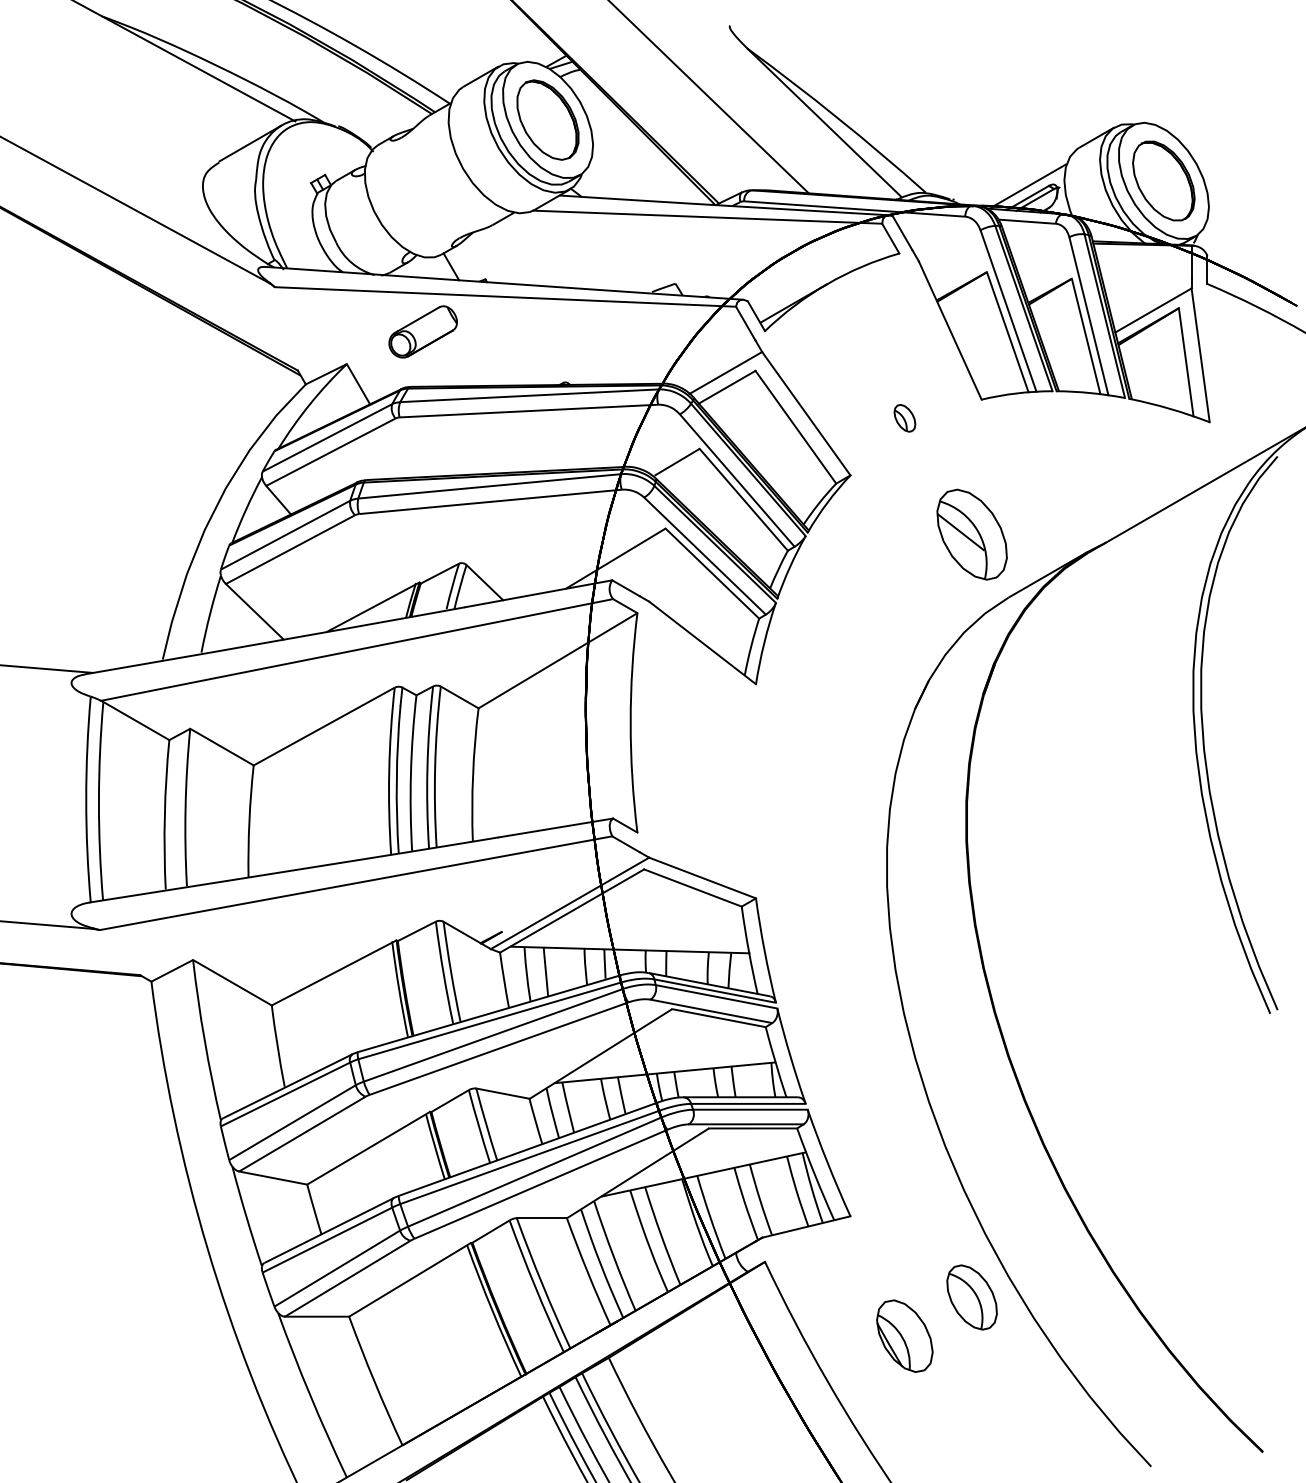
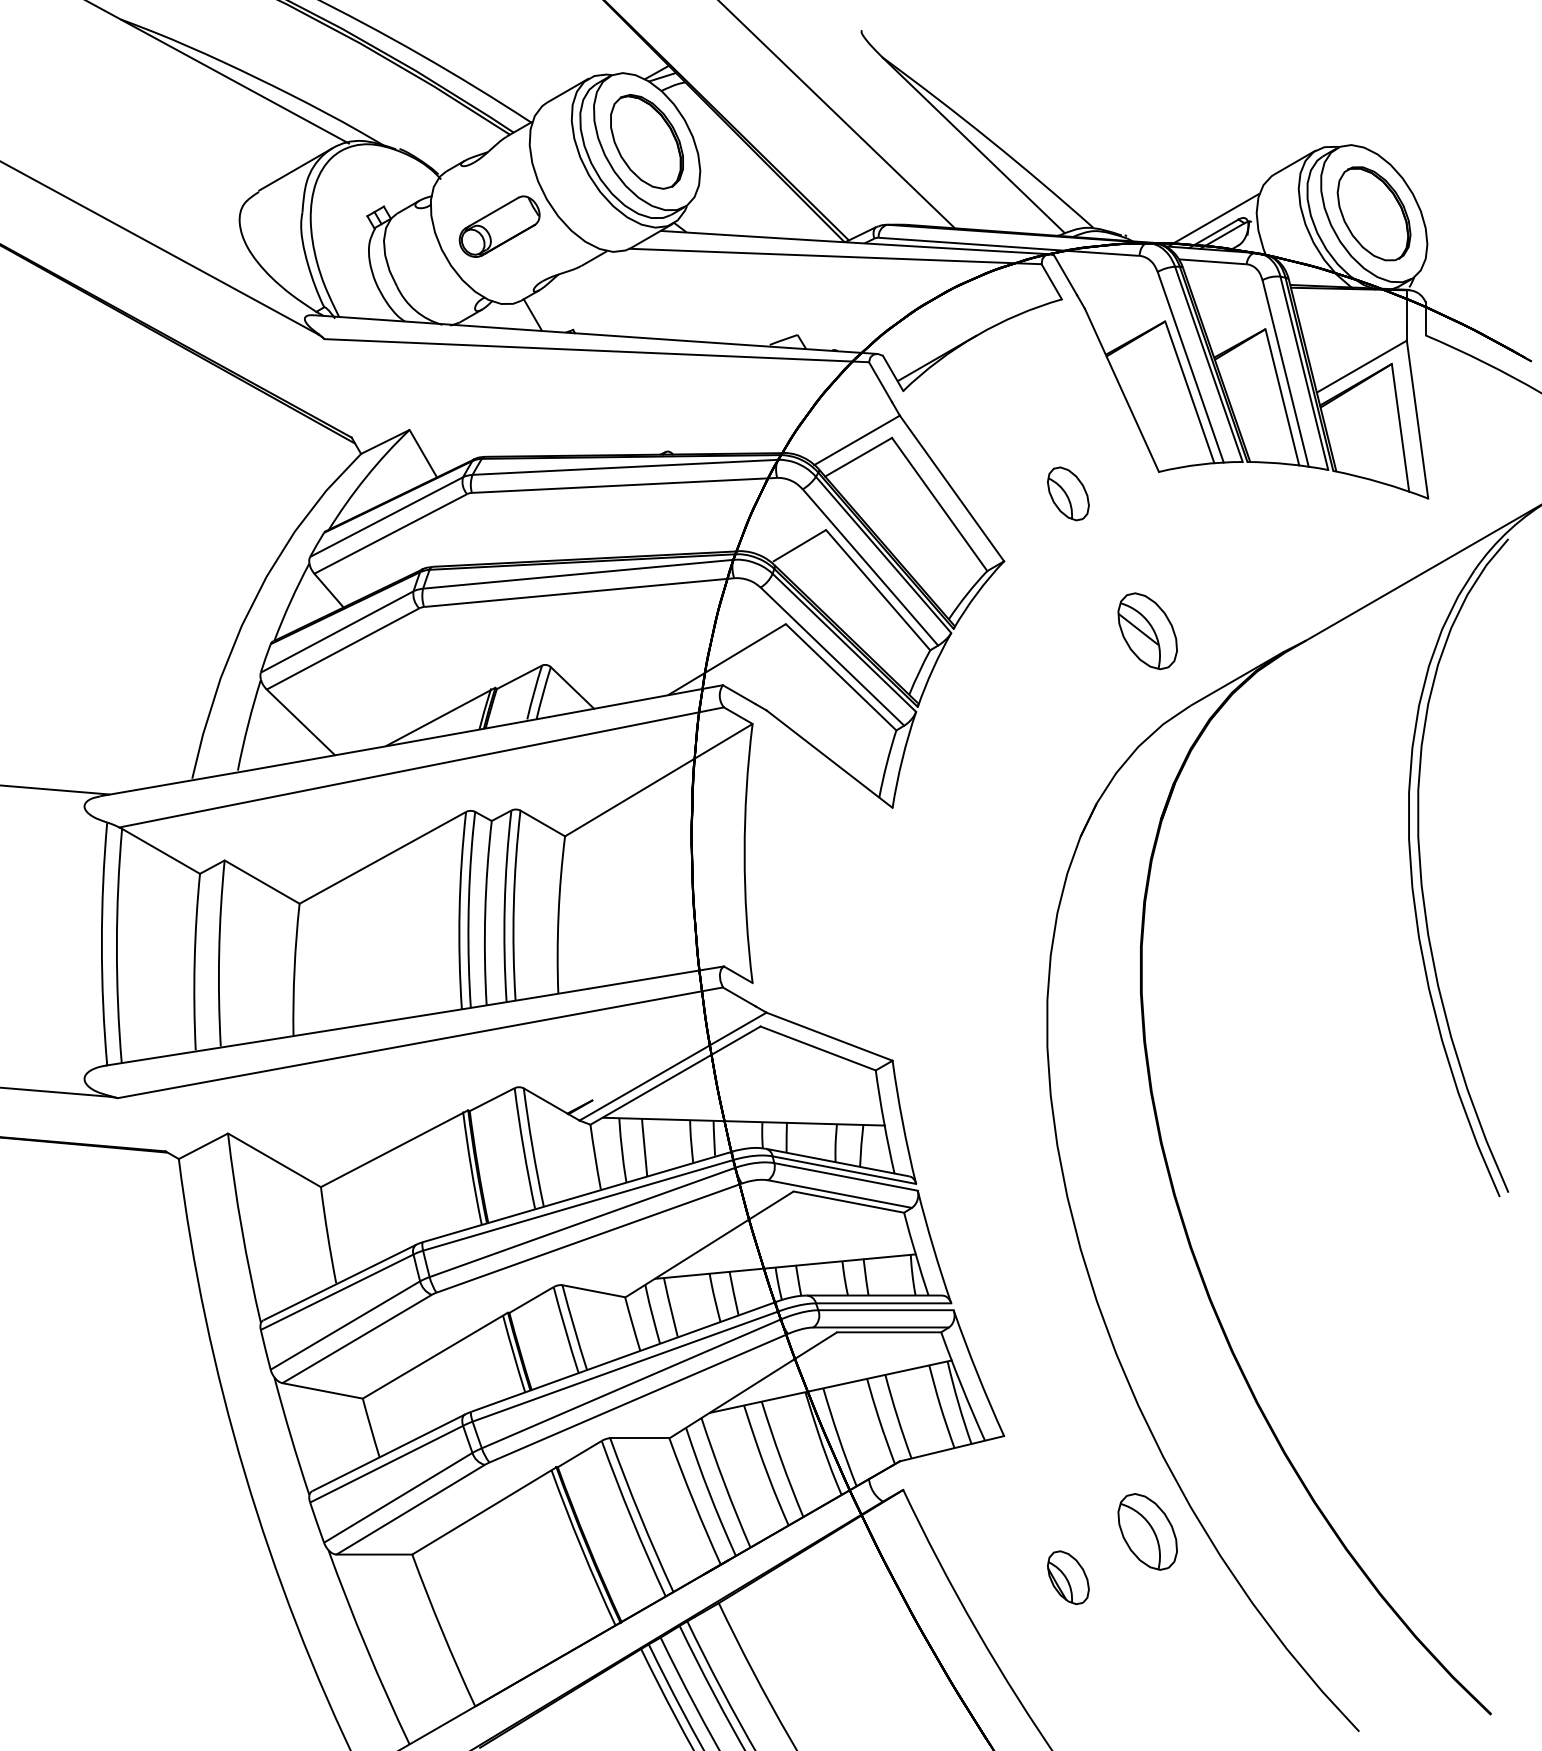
part: (422, 331) -> (498, 226), moved
part: (904, 418) -> (1067, 494), size x1.67
part: (971, 534) -> (1147, 631), size x0.71
part: (904, 1336) -> (1067, 1577), size x0.62

